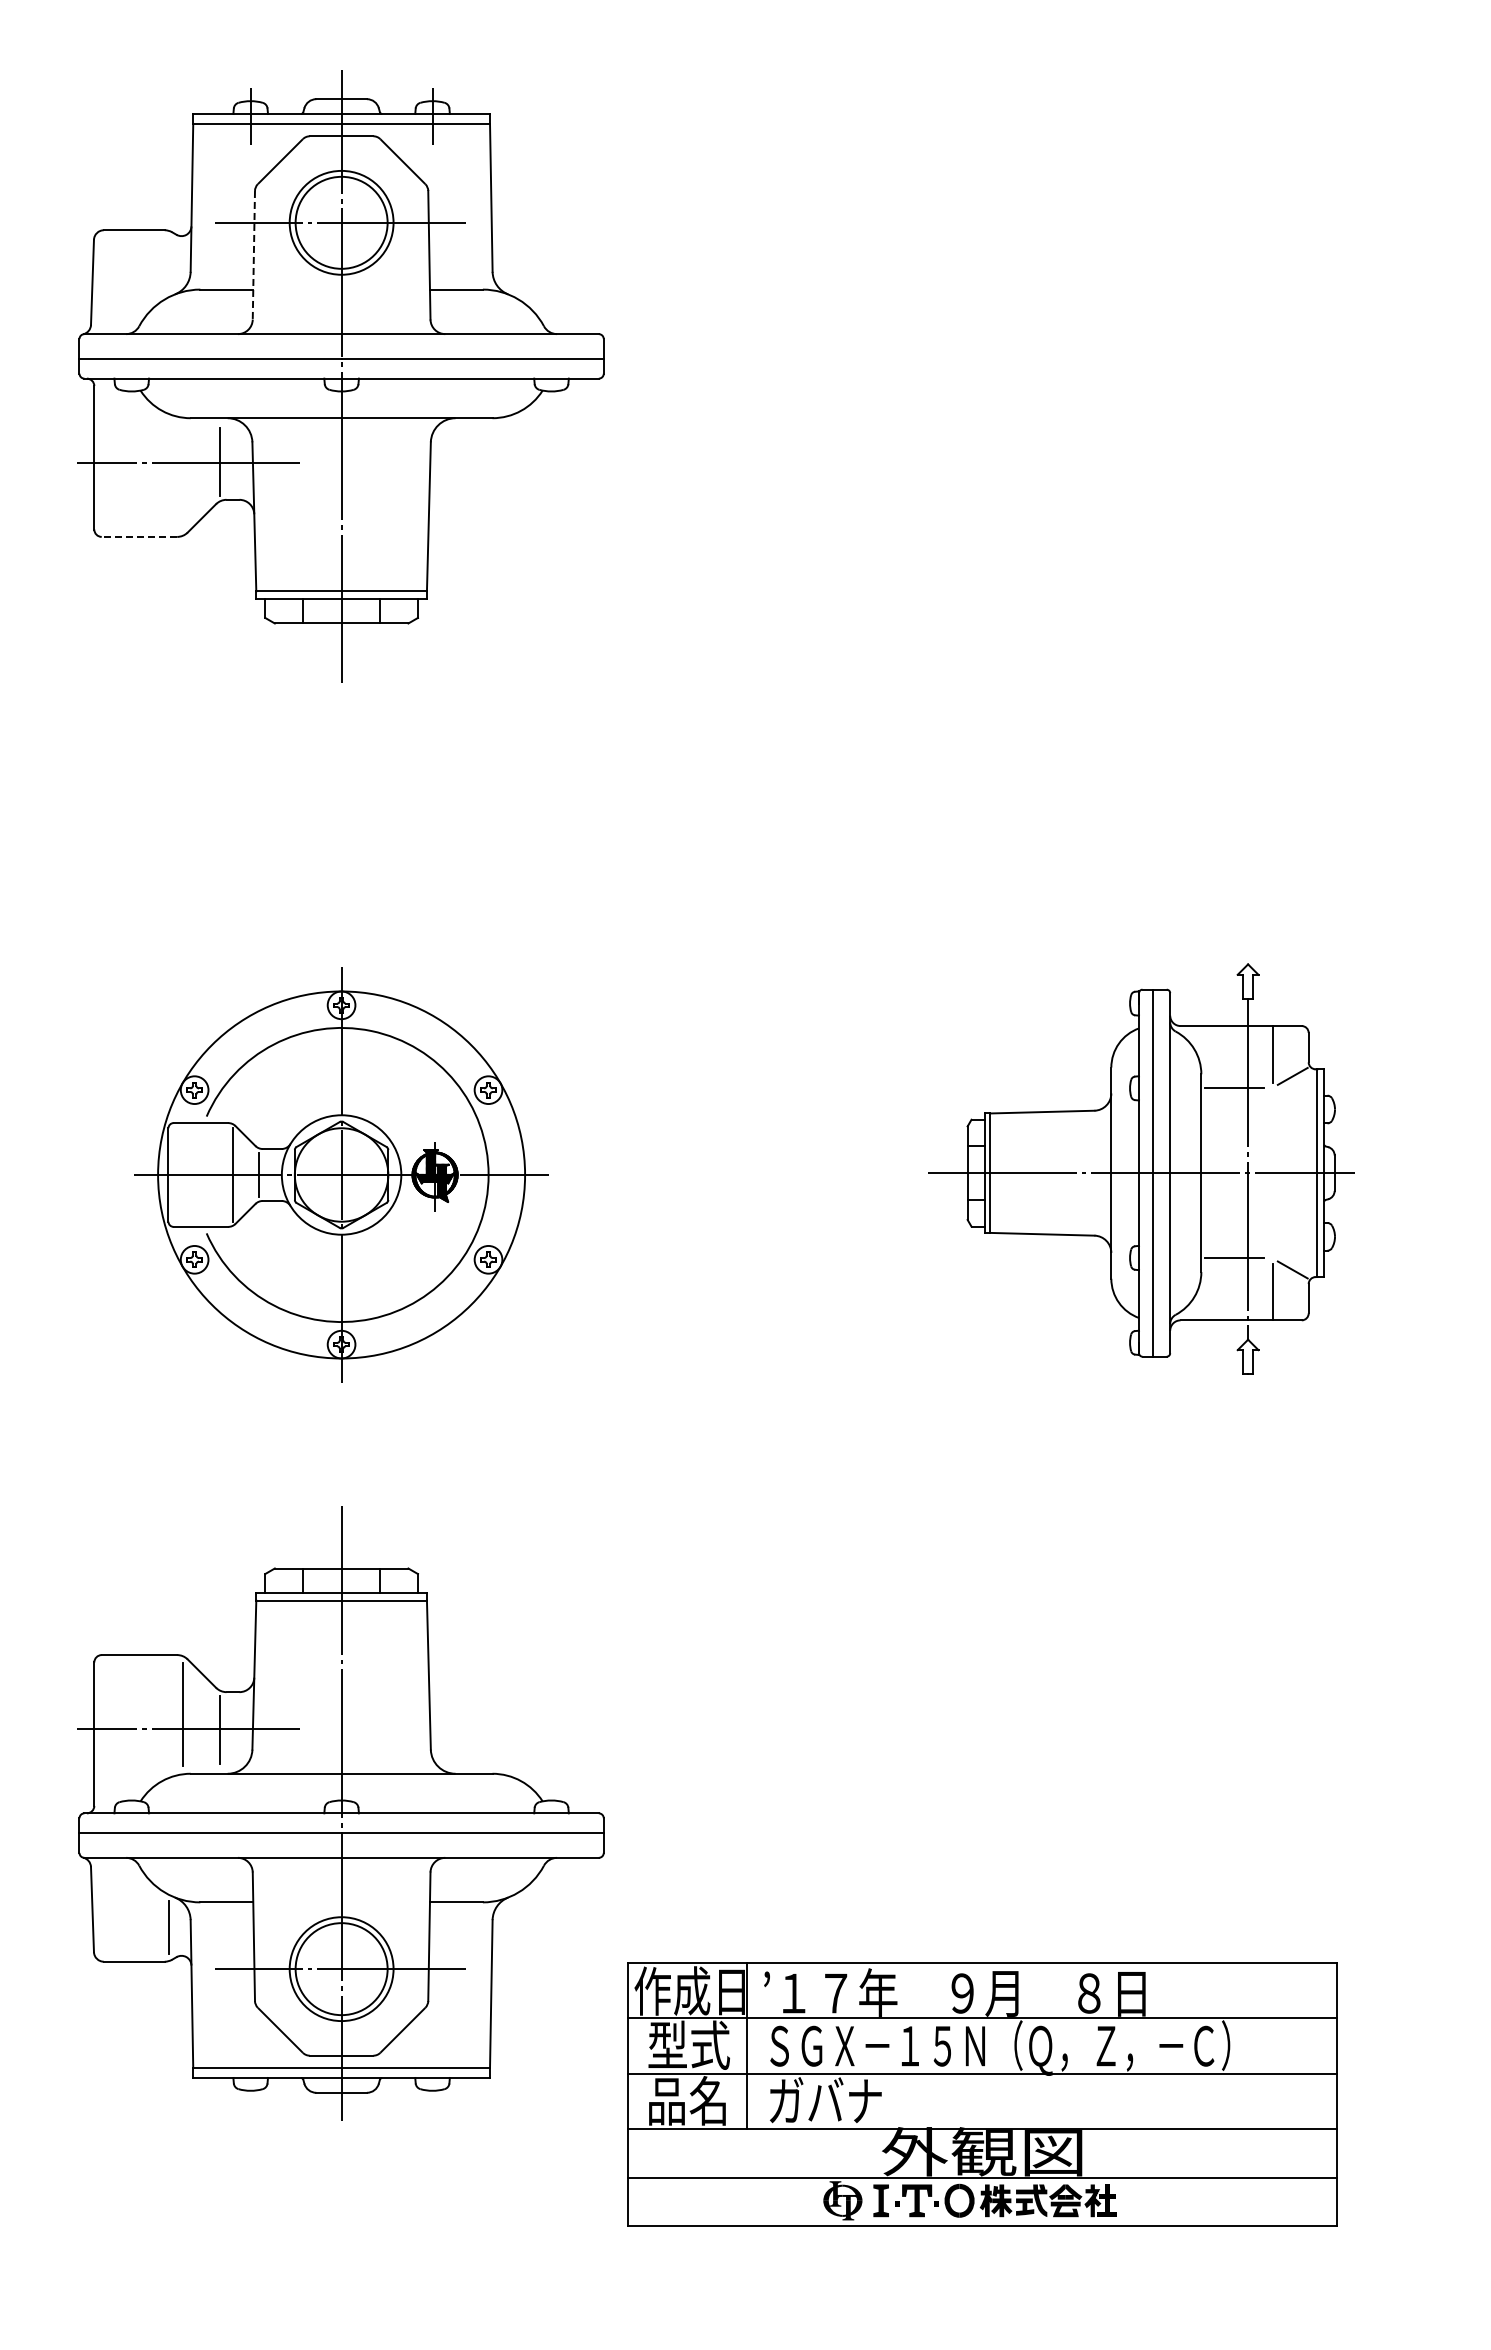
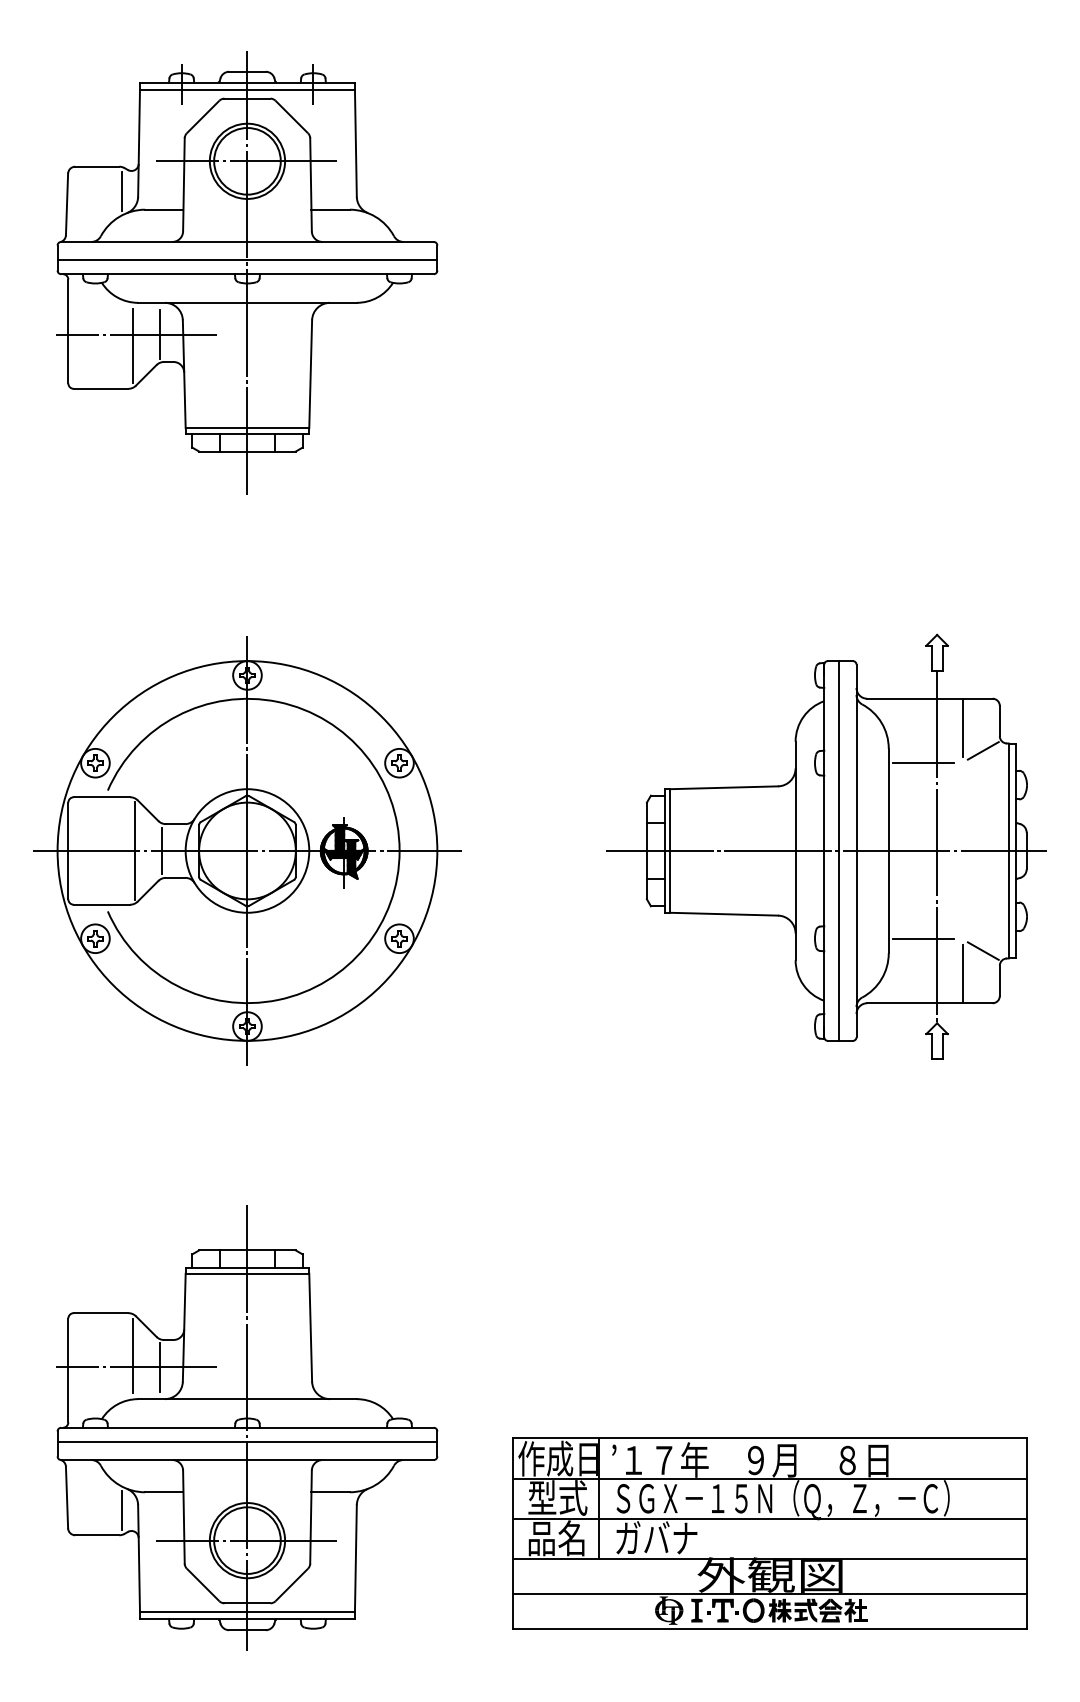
line: (253, 255) -> (183, 185), dashed -> solid
line: (168, 264) -> (122, 191), added
line: (183, 477) -> (132, 345), added
line: (139, 536) -> (101, 388), dashed -> solid
part: (1141, 1168) -> (826, 846), size x1.43
part: (341, 1174) -> (247, 850), size x1.43
part: (340, 1813) -> (246, 1427), moved
part: (982, 2094) -> (770, 1533), moved

